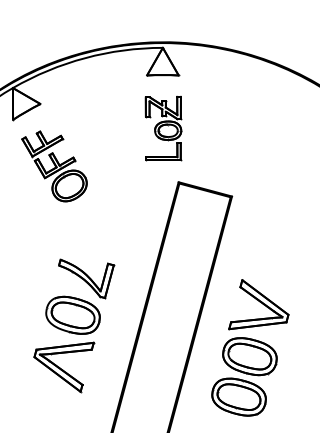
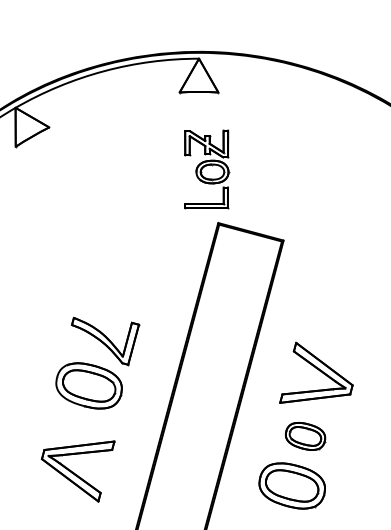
part: (164, 128) -> (207, 169), moved
part: (54, 166) -> (66, 203), removed
part: (249, 356) -> (305, 436), size x0.6
part: (63, 367) -> (77, 471), moved

